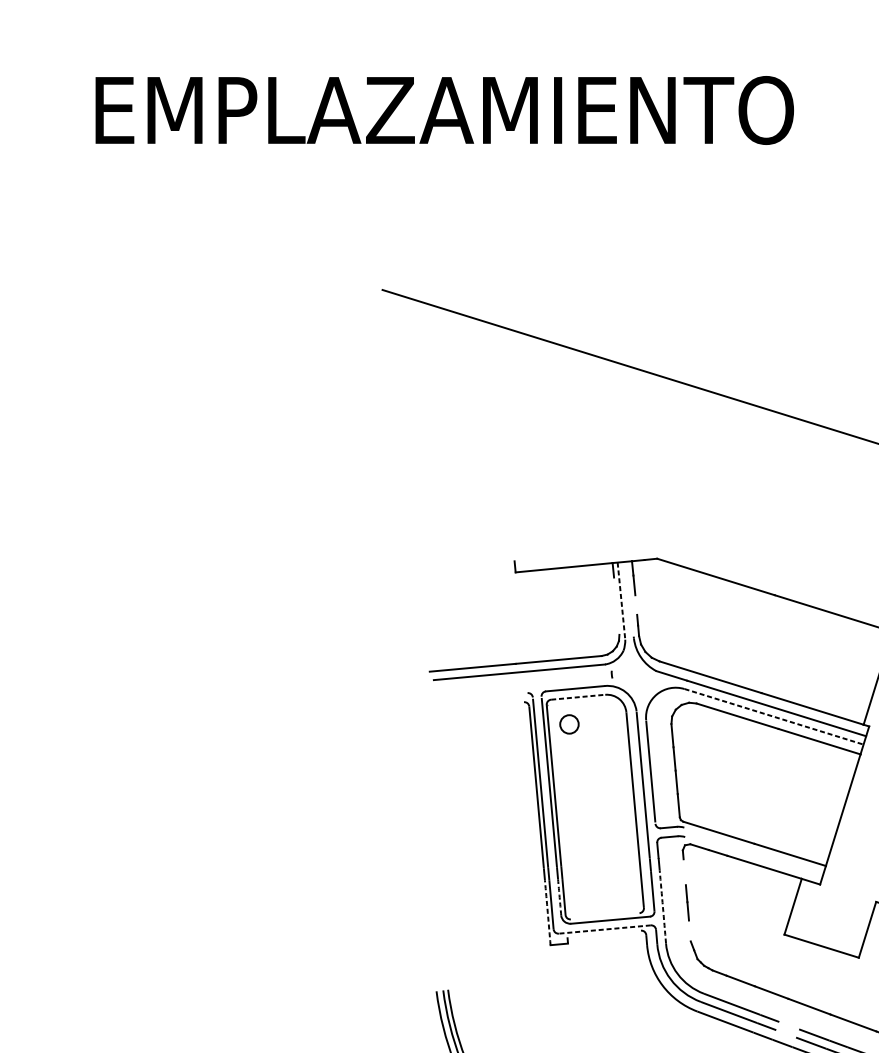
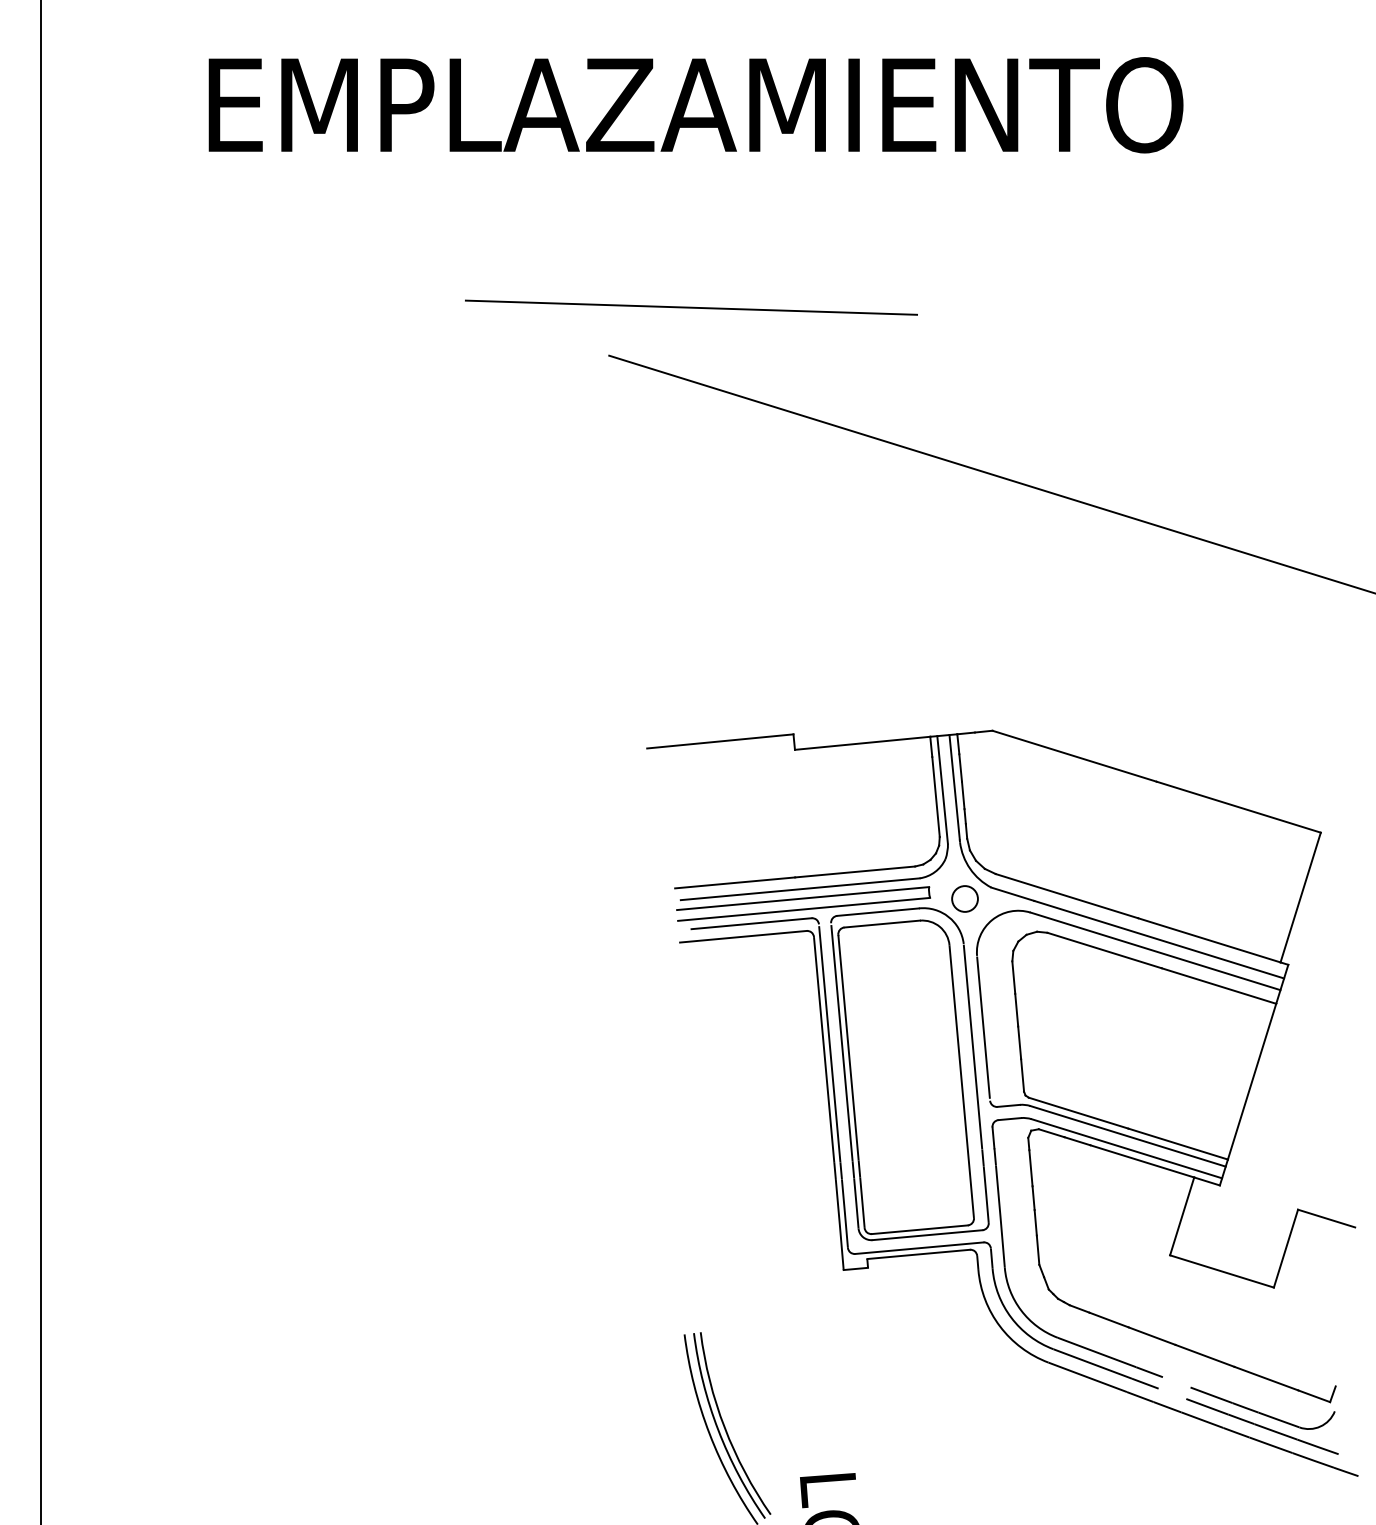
line: (441, 255) -> (691, 307), added
line: (462, 566) -> (720, 741), added
line: (629, 599) -> (954, 787), added
line: (621, 601) -> (942, 790), dashed -> solid
line: (635, 605) -> (962, 795), added
line: (616, 606) -> (935, 797), added
line: (521, 678) -> (803, 898), added
line: (522, 686) -> (804, 908), added
line: (484, 696) -> (751, 923), added
line: (578, 697) -> (882, 924), dashed -> solid
line: (478, 706) -> (743, 936), added
line: (774, 716) -> (1155, 951), dashed -> solid
circle: (569, 724) -> (964, 898), moved
line: (753, 849) -> (1127, 1136), added
line: (753, 858) -> (1126, 1148), added
line: (684, 872) -> (1030, 1168), added
arc: (559, 897) -> (856, 1203), dashed -> solid
arc: (662, 906) -> (1000, 1216), dashed -> solid
arc: (547, 913) -> (839, 1225), dashed -> solid
line: (604, 916) -> (919, 1229), added
line: (604, 929) -> (918, 1248), dashed -> solid
line: (689, 930) -> (1037, 1249), added
line: (604, 934) -> (918, 1254), added

